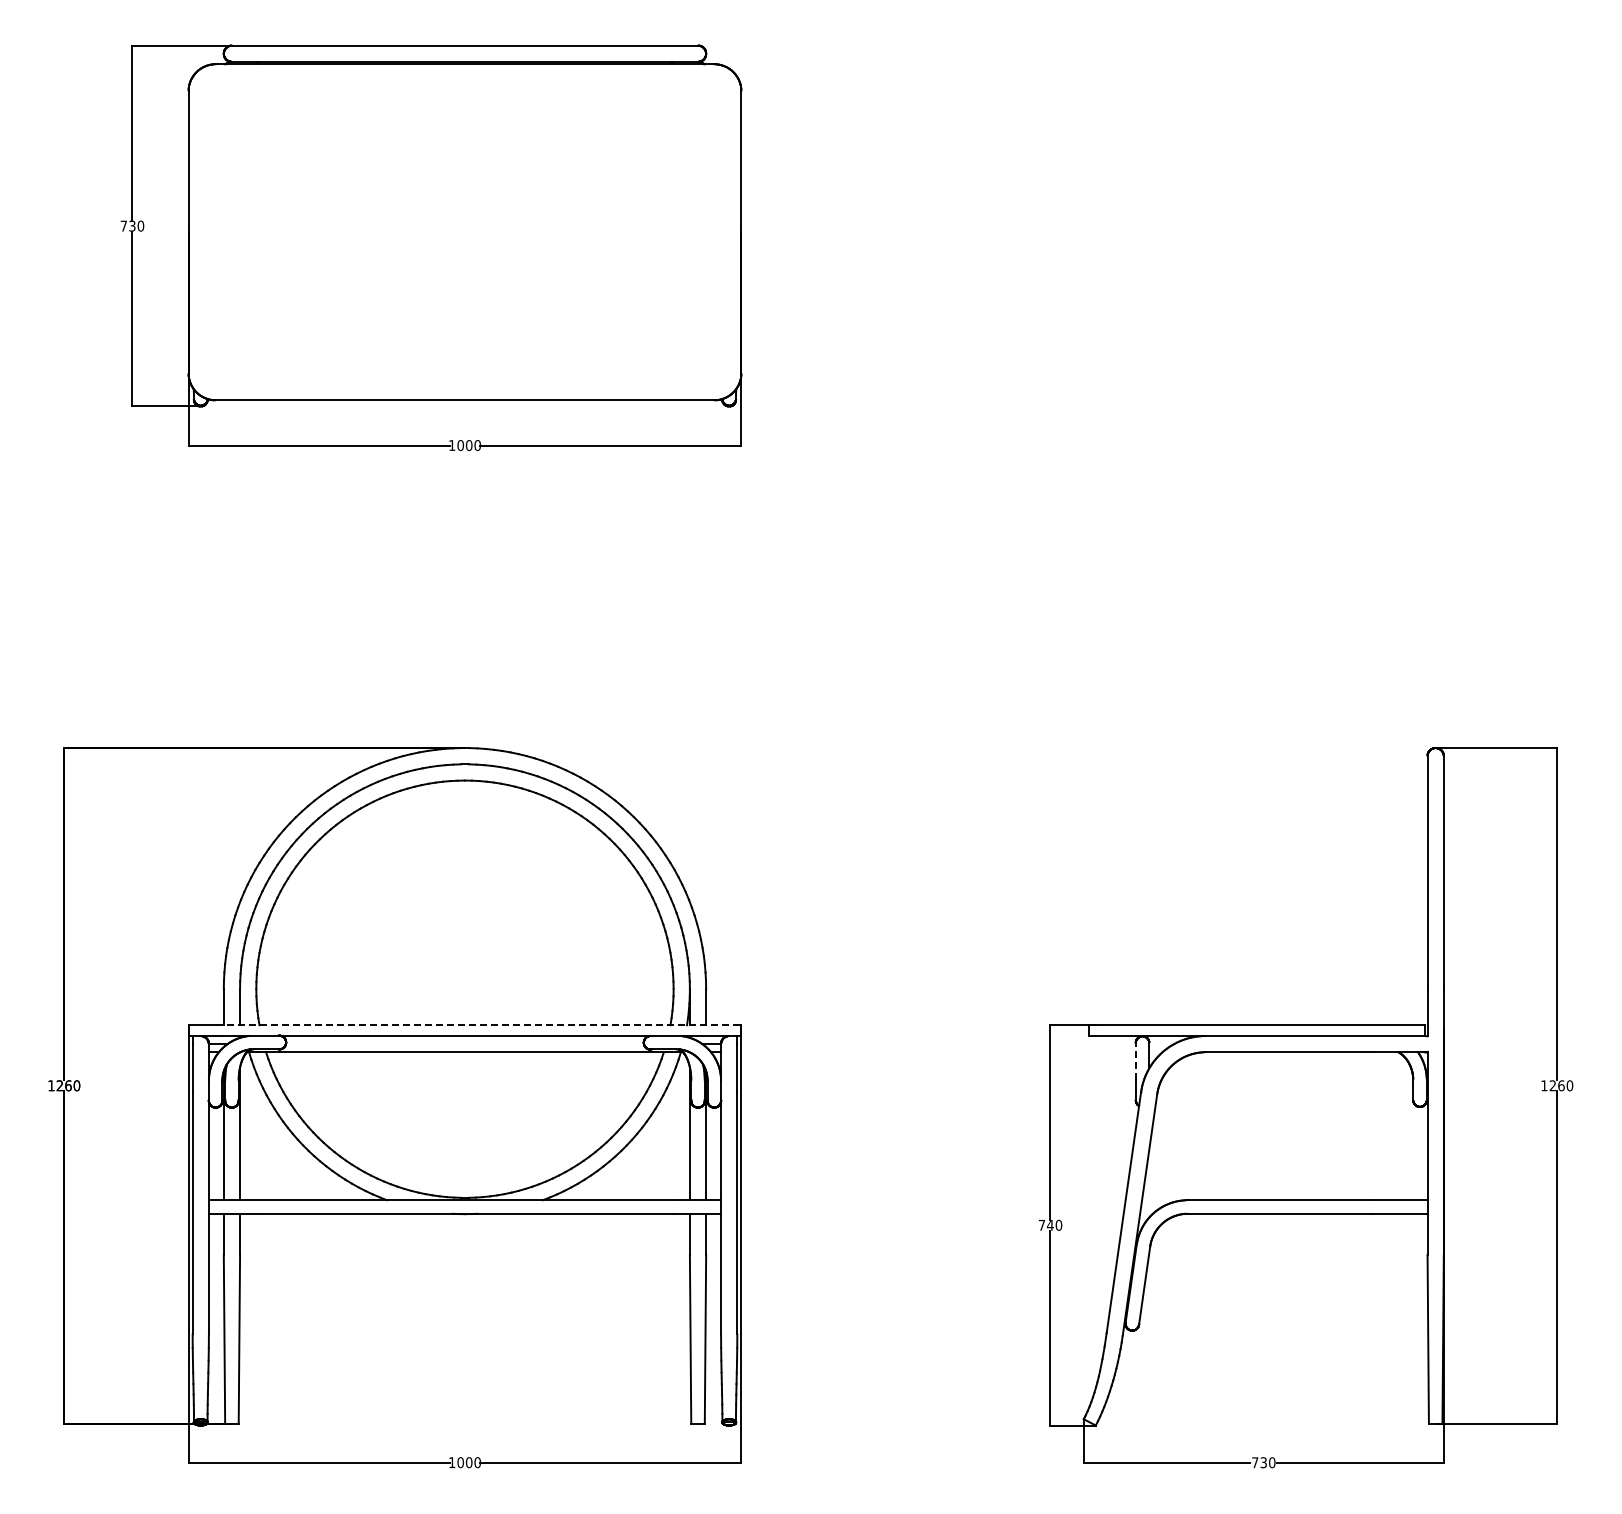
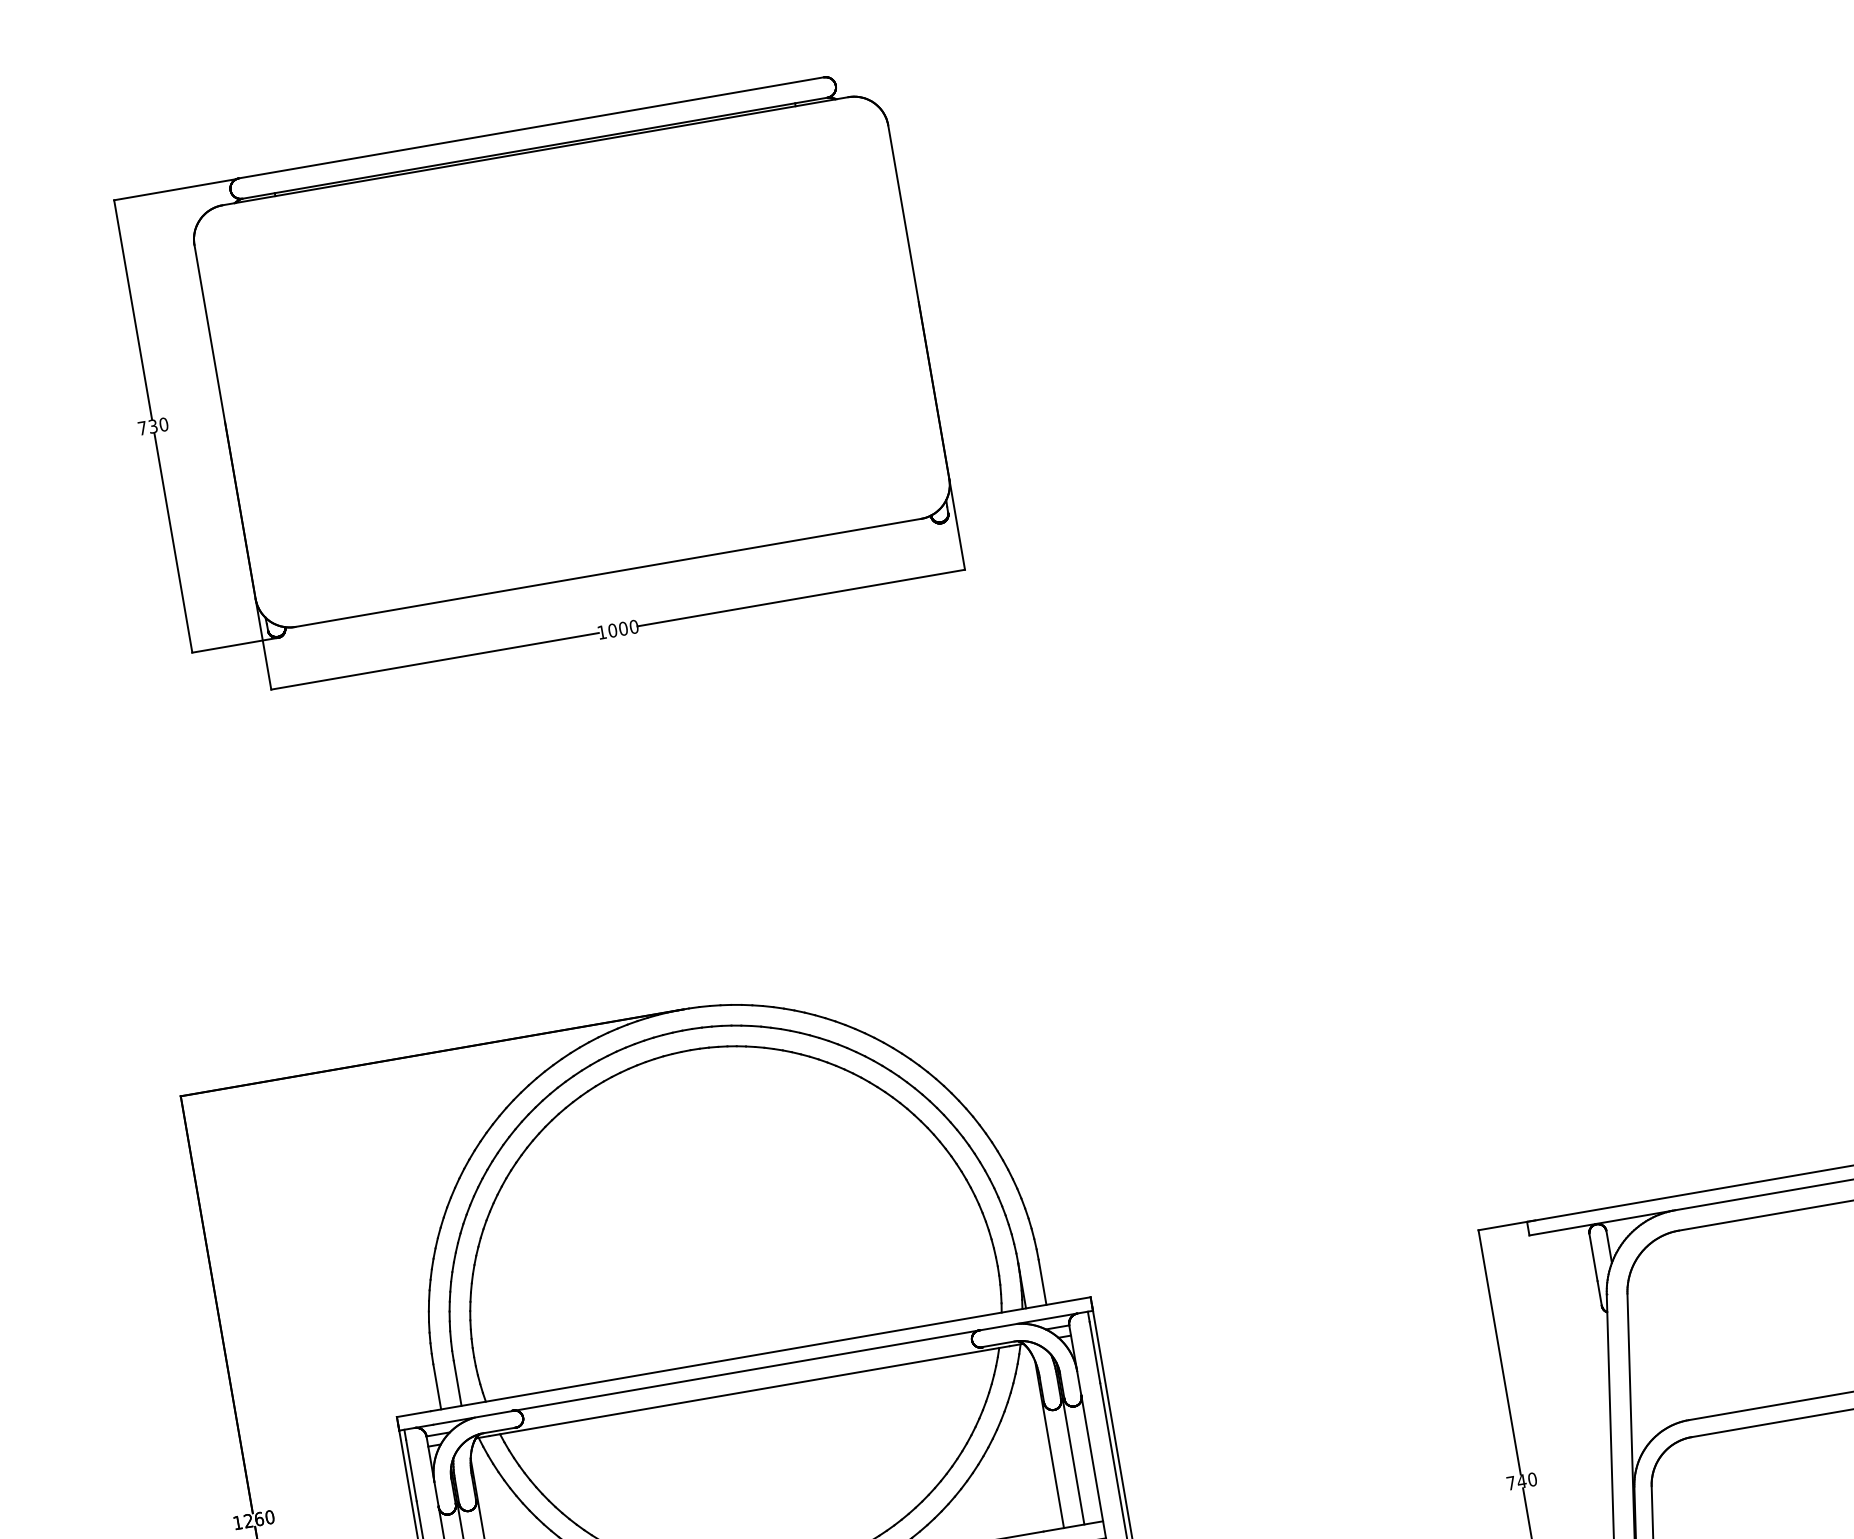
line: (478, 1025) -> (760, 1354), dashed -> solid
line: (1135, 1061) -> (1593, 1257), dashed -> solid

